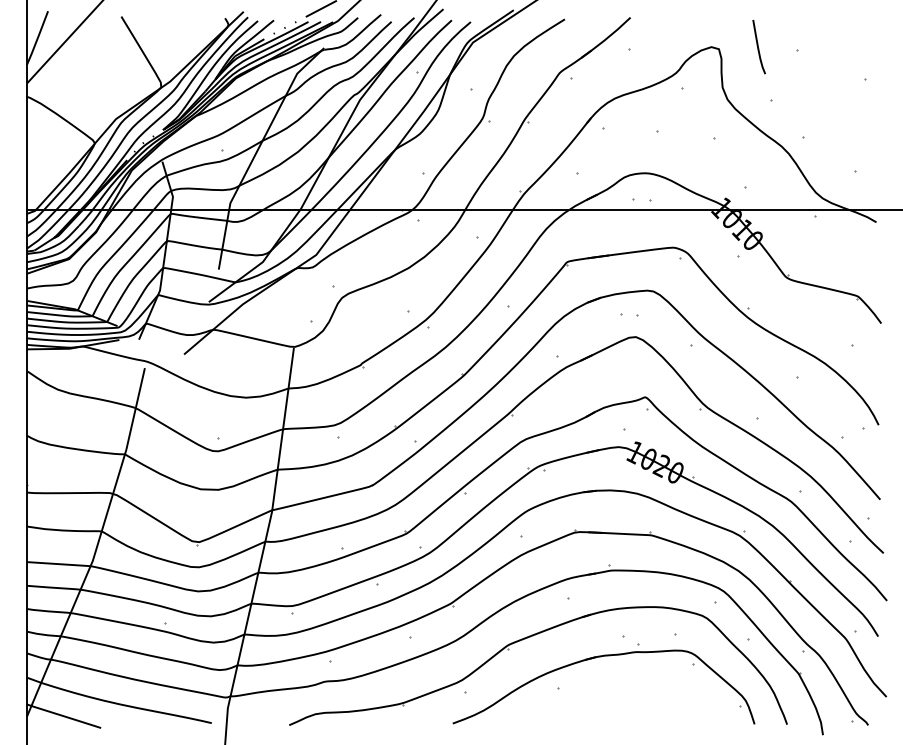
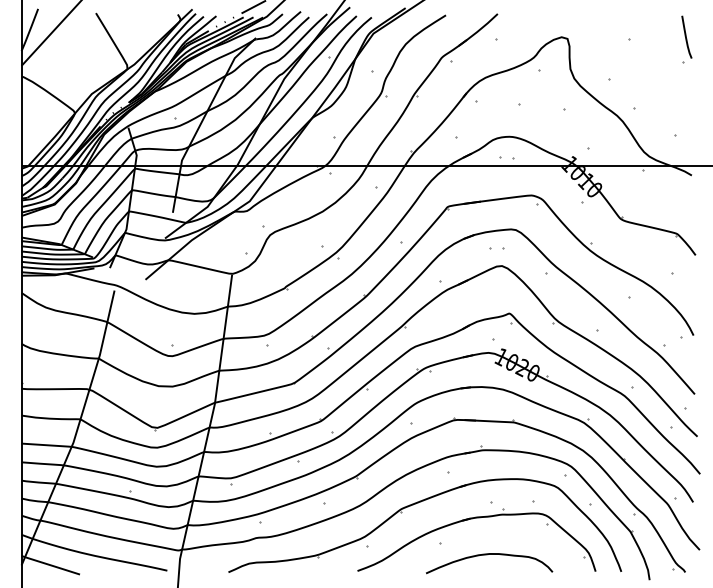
curve: (758, 47) -> (686, 37), moved
curve: (618, 703) -> (488, 555), added

